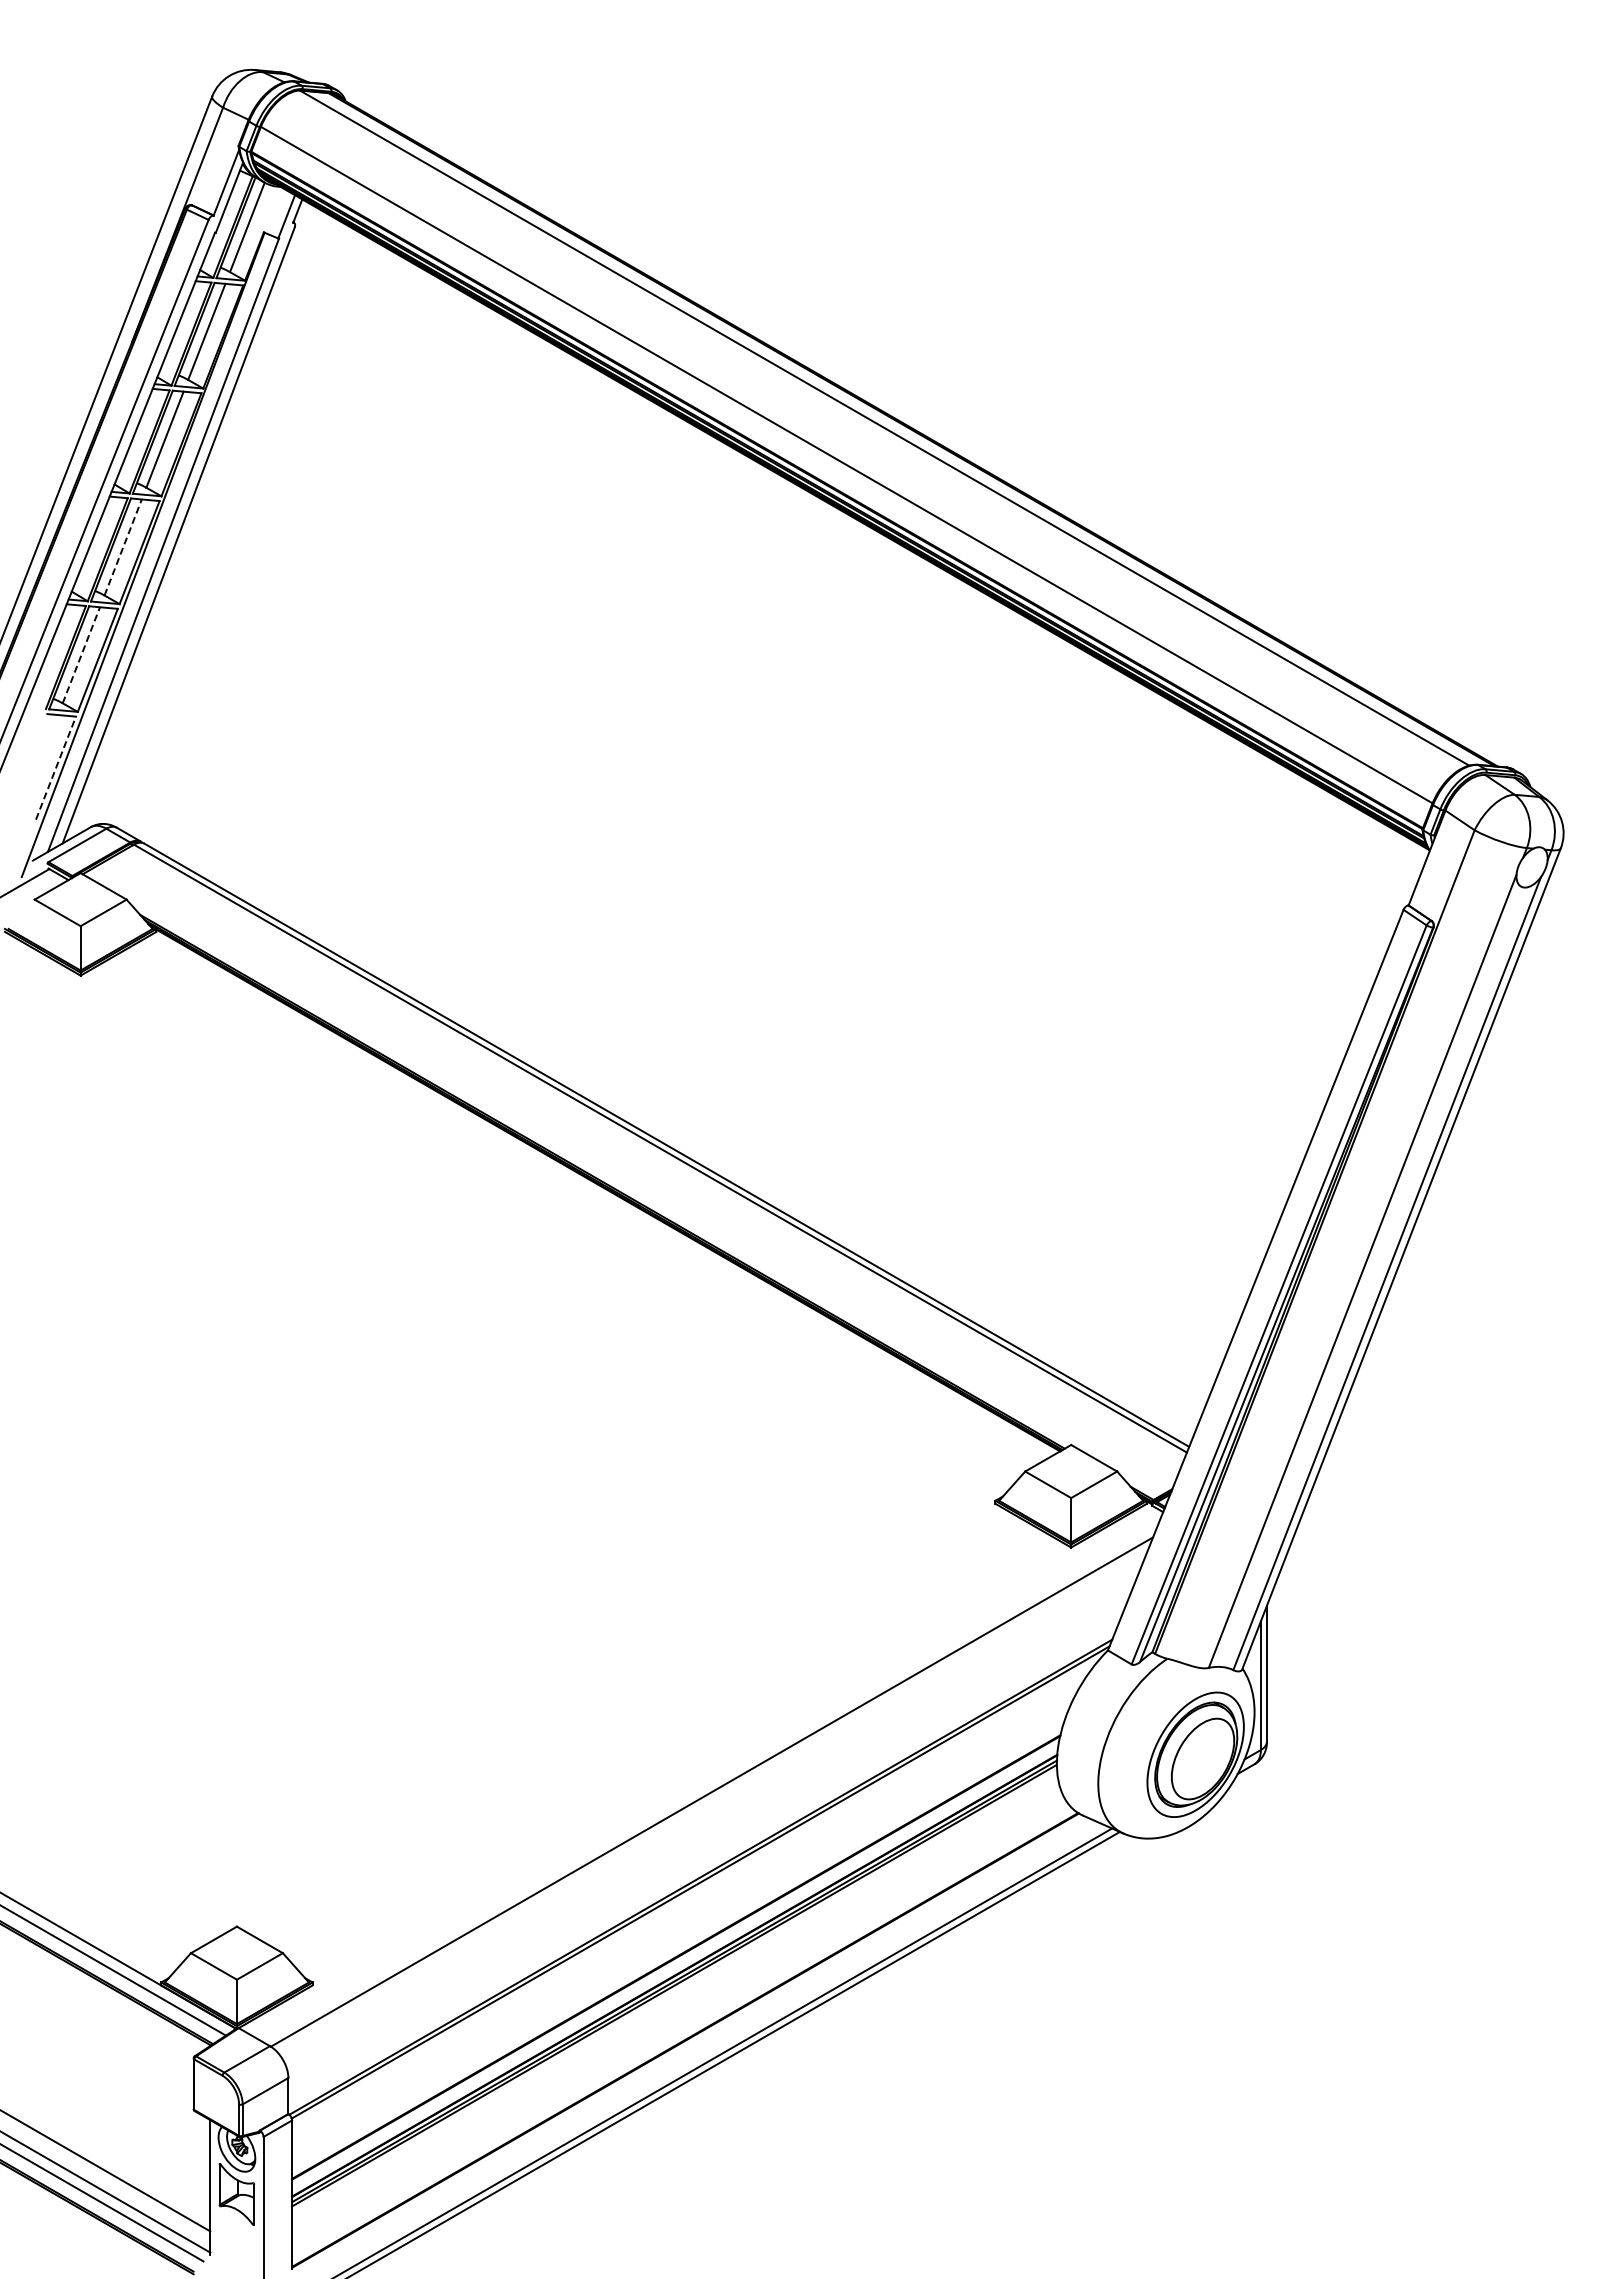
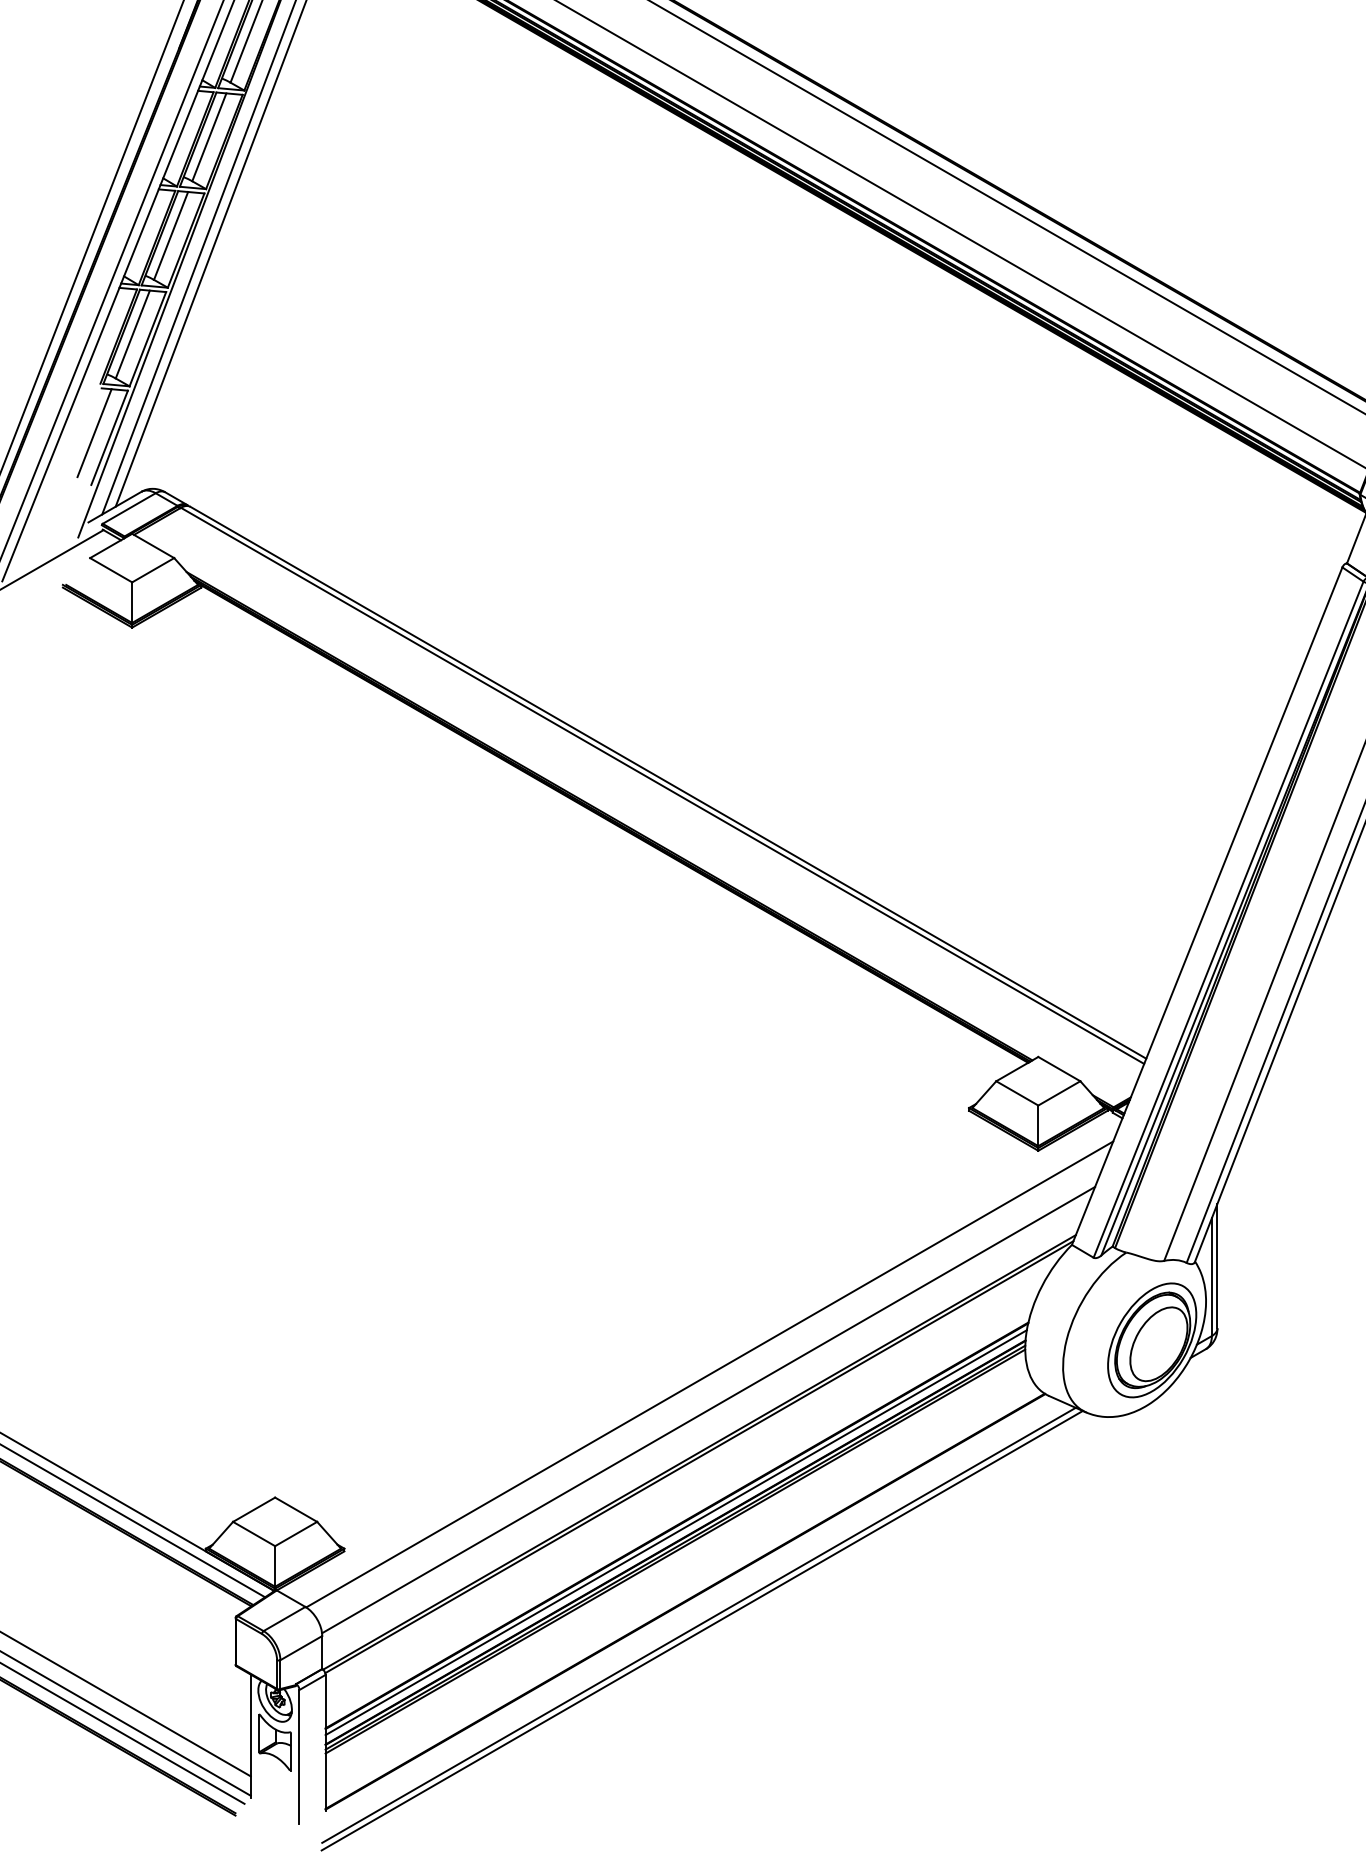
line: (123, 547) -> (171, 235), dashed -> solid
line: (81, 655) -> (132, 334), dashed -> solid
line: (39, 763) -> (94, 433), added
line: (56, 767) -> (110, 437), dashed -> solid
line: (710, 1830) -> (708, 1409), added
line: (675, 1964) -> (676, 1532), added

